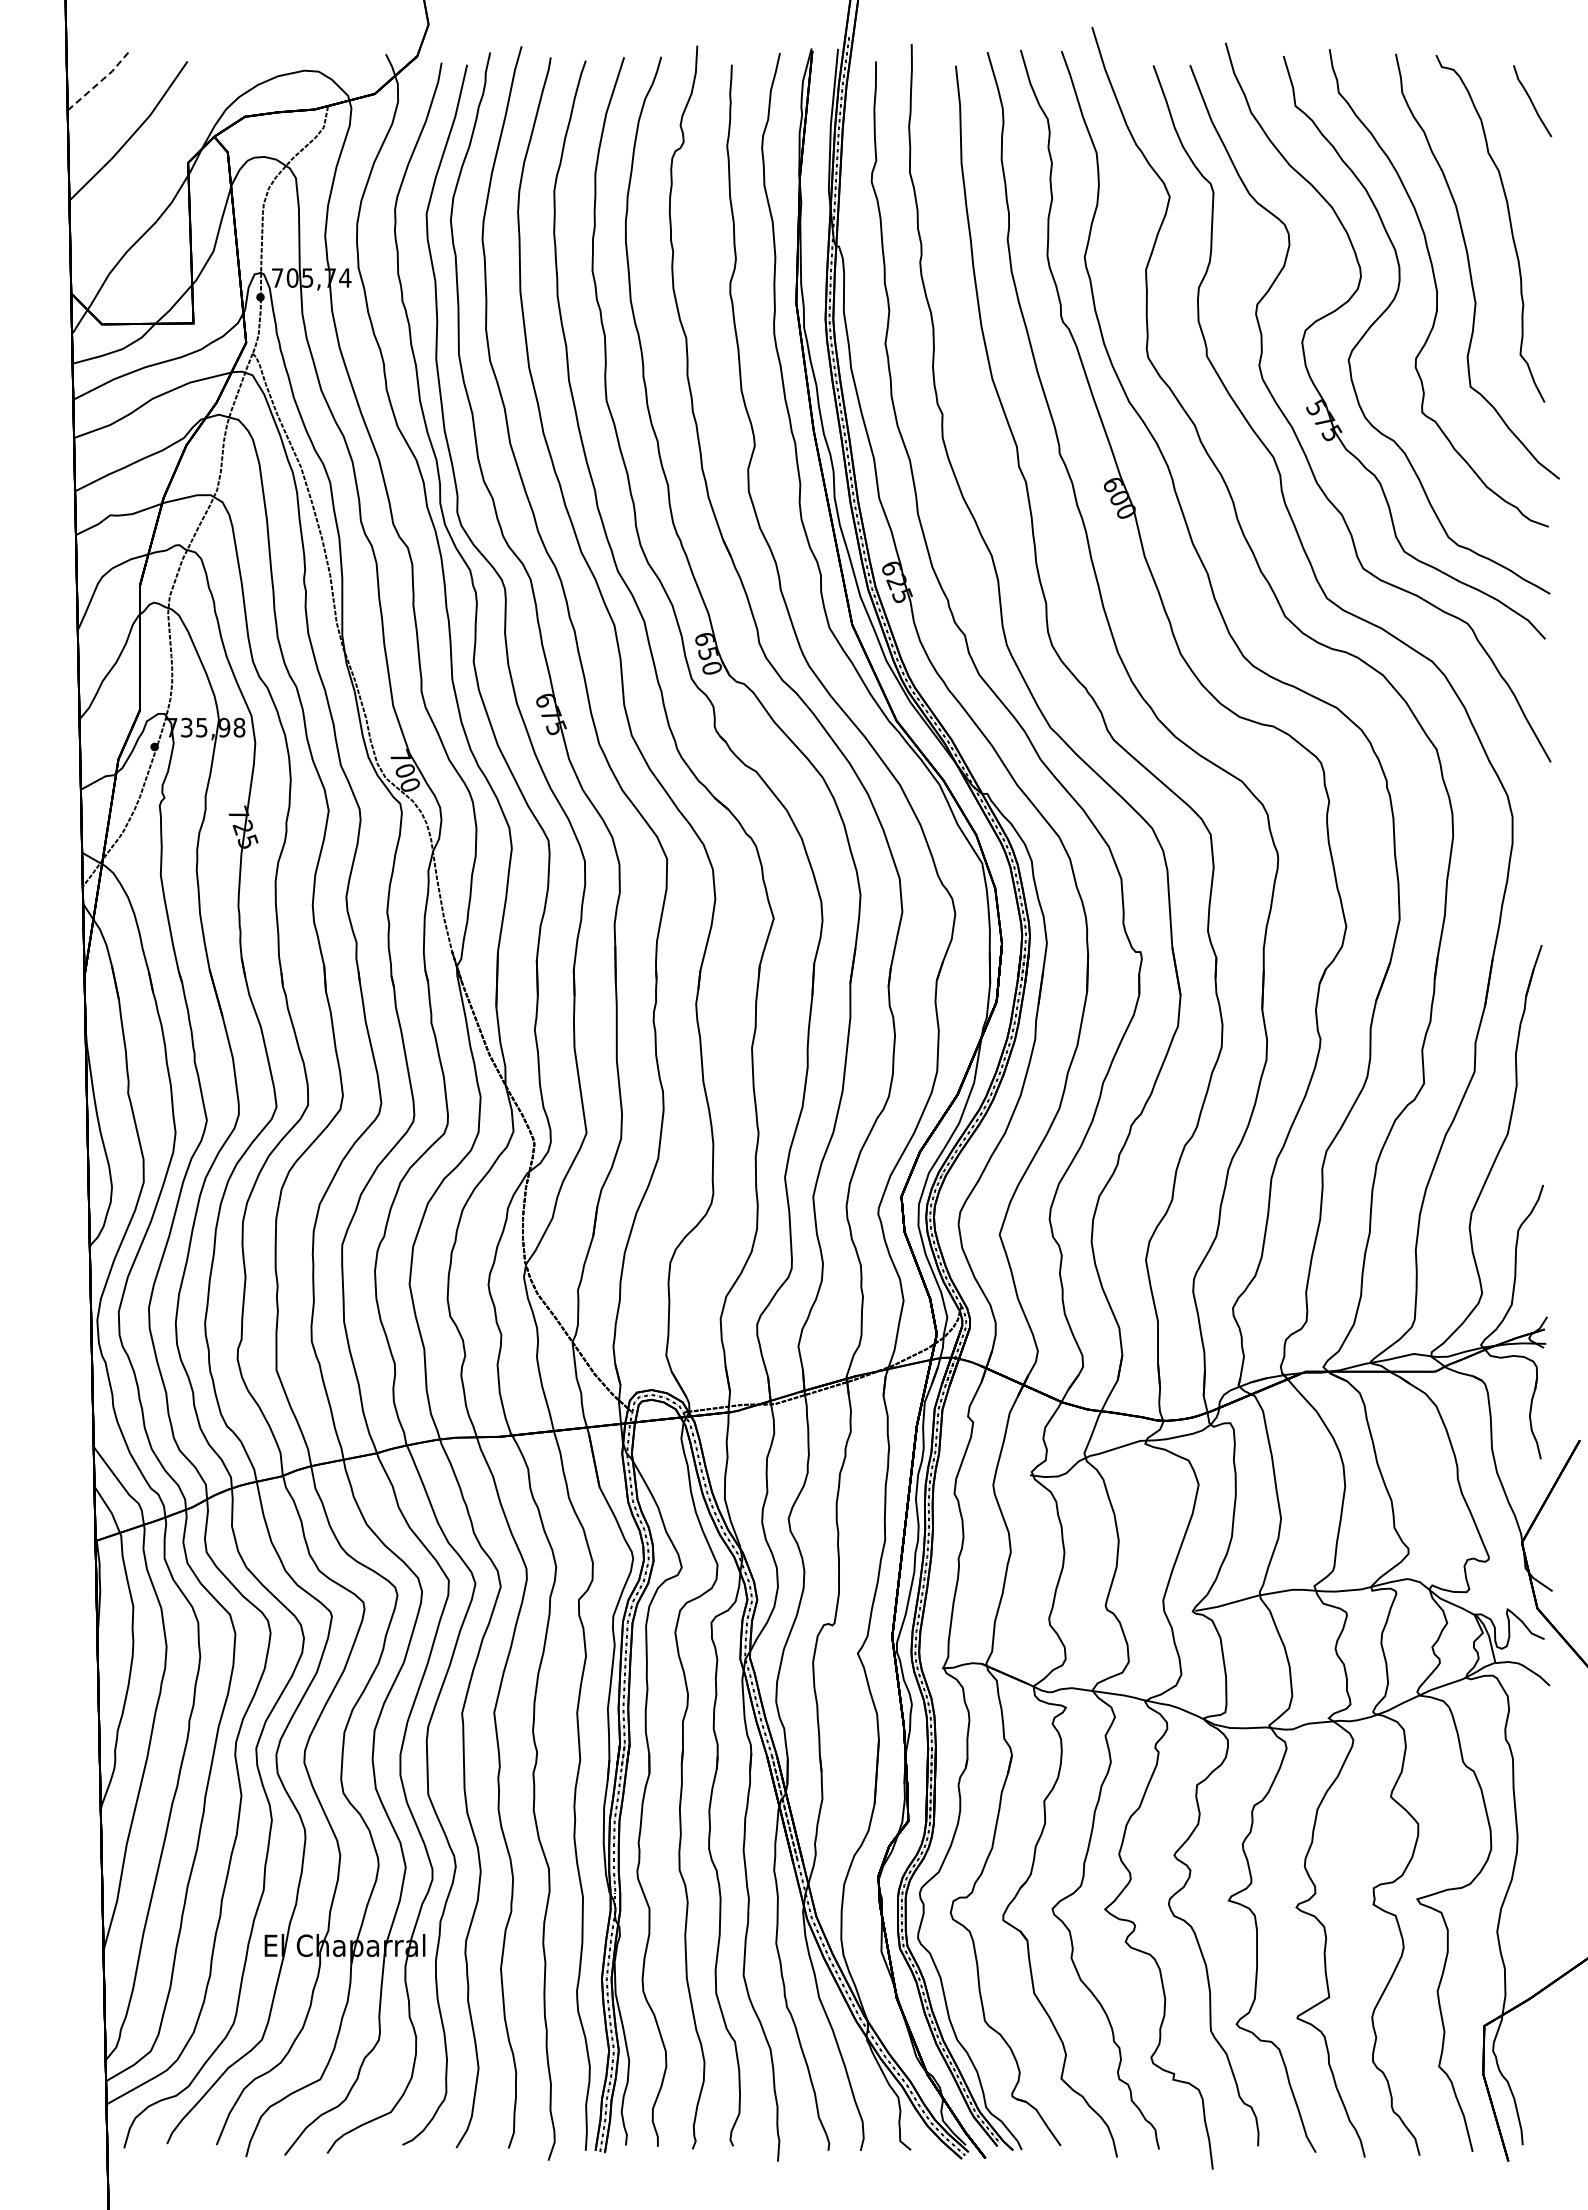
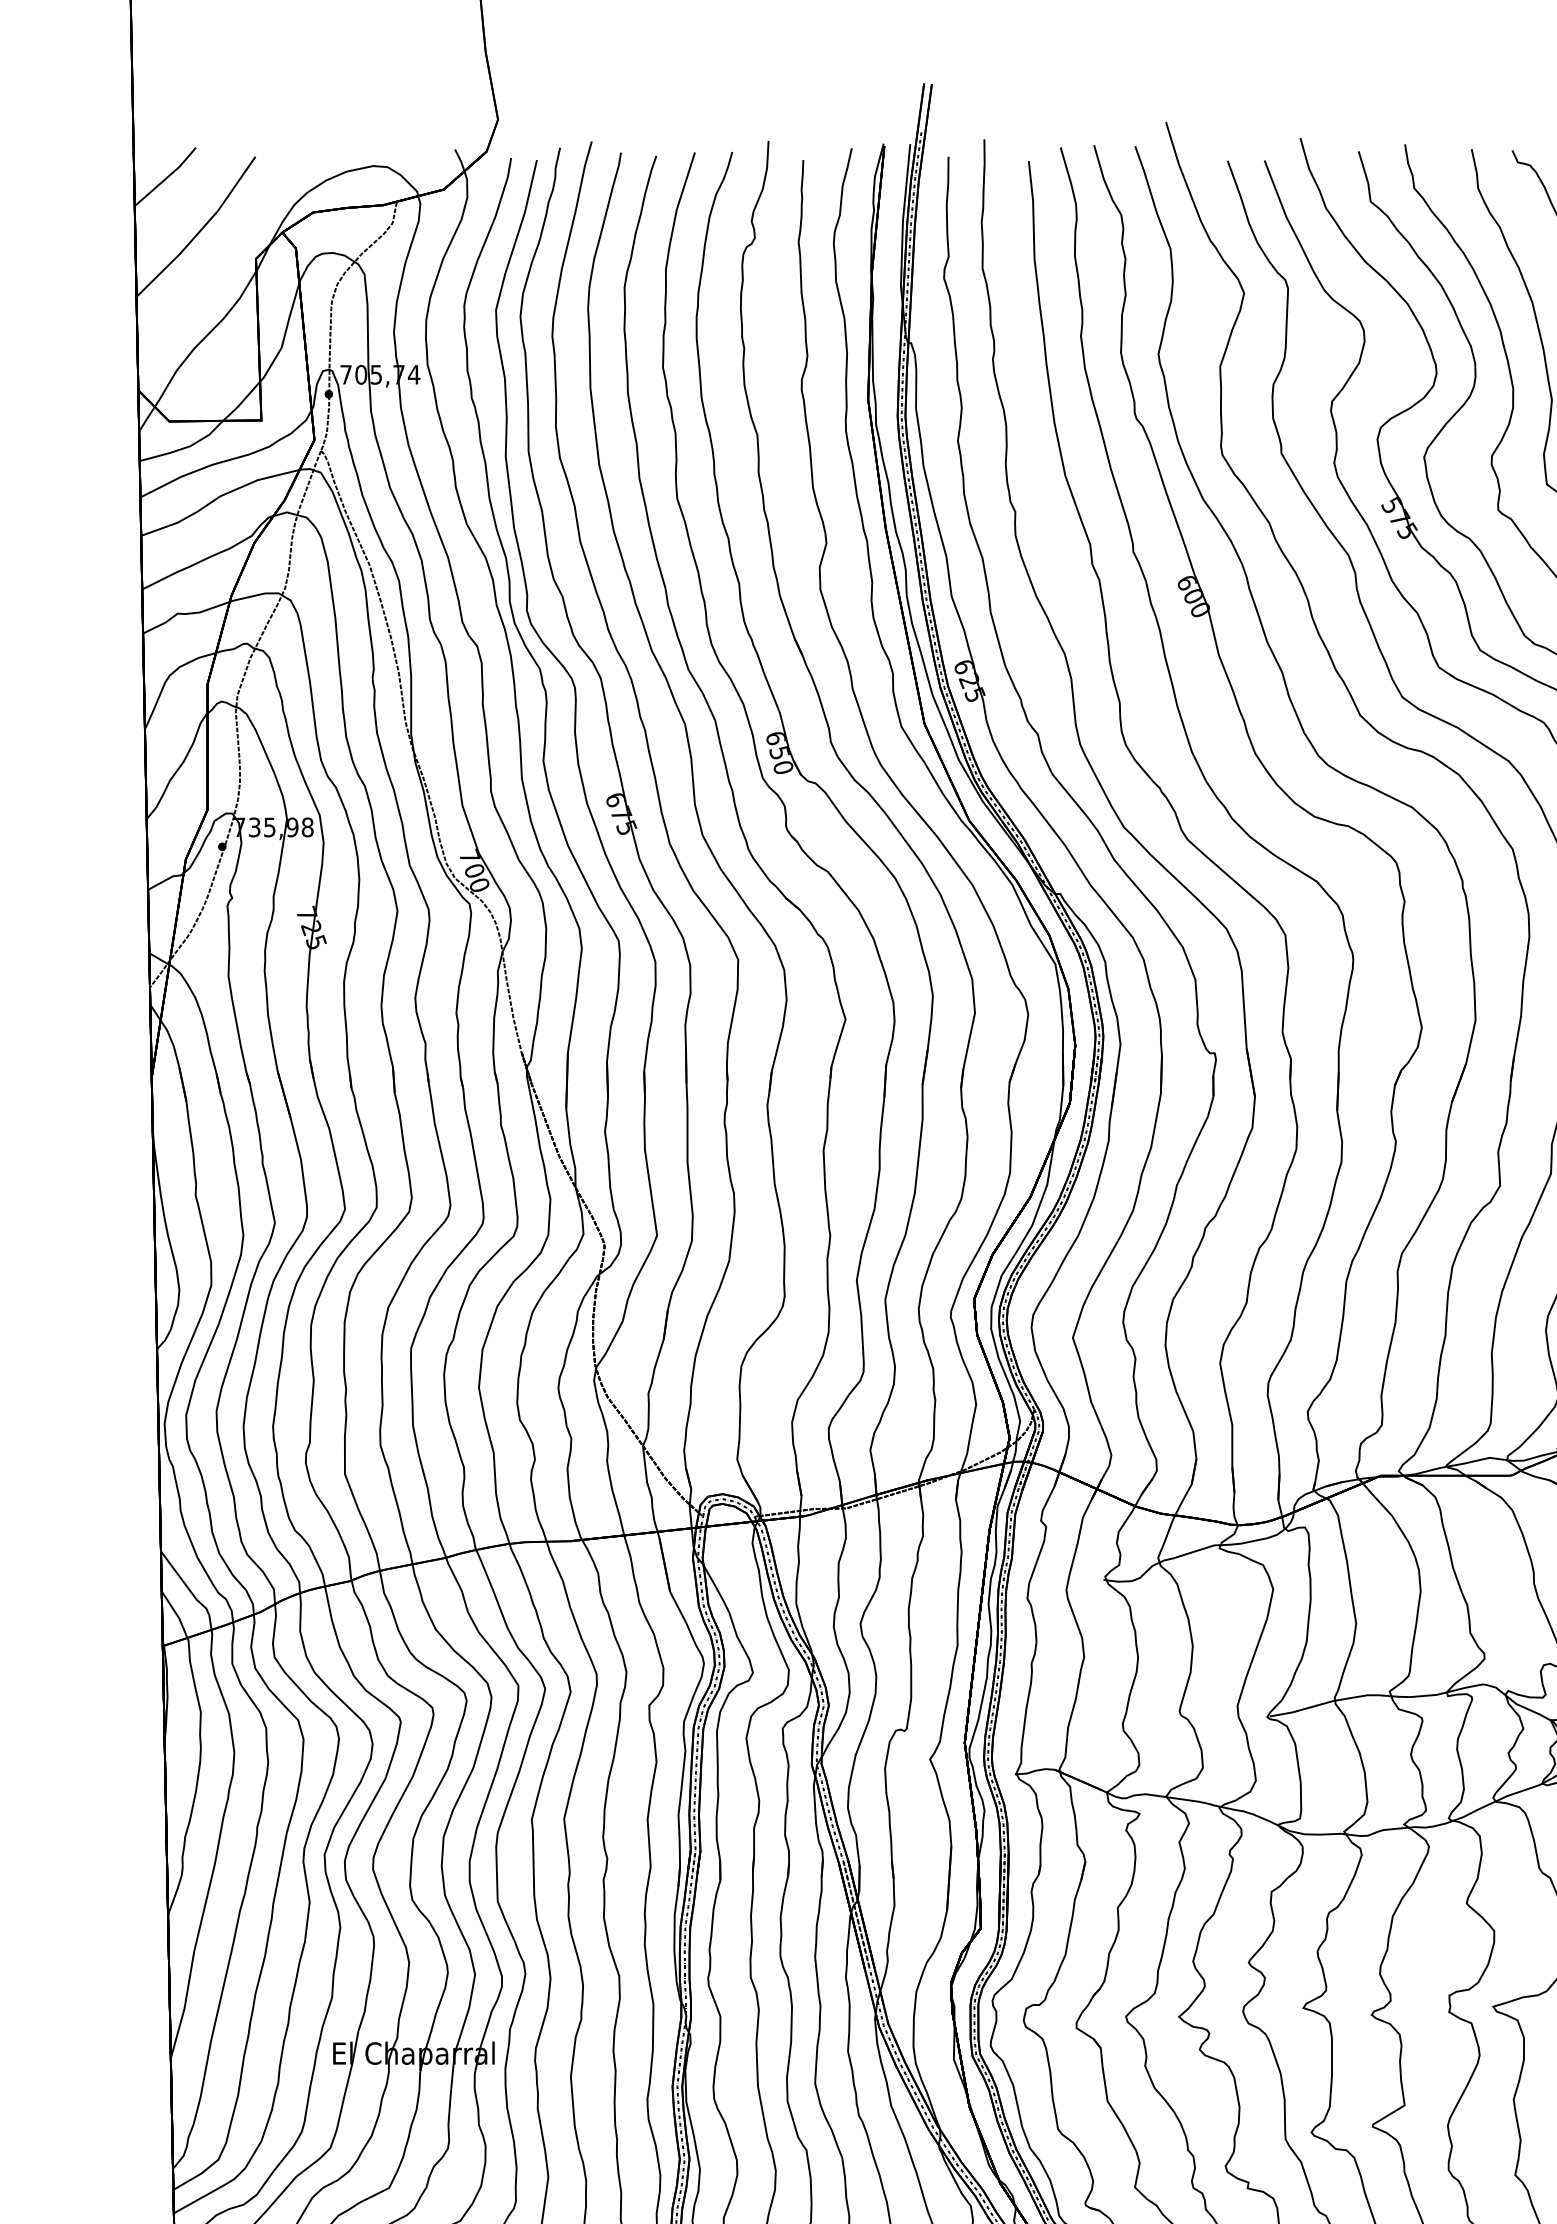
line: (99, 82) -> (166, 177), dashed -> solid

